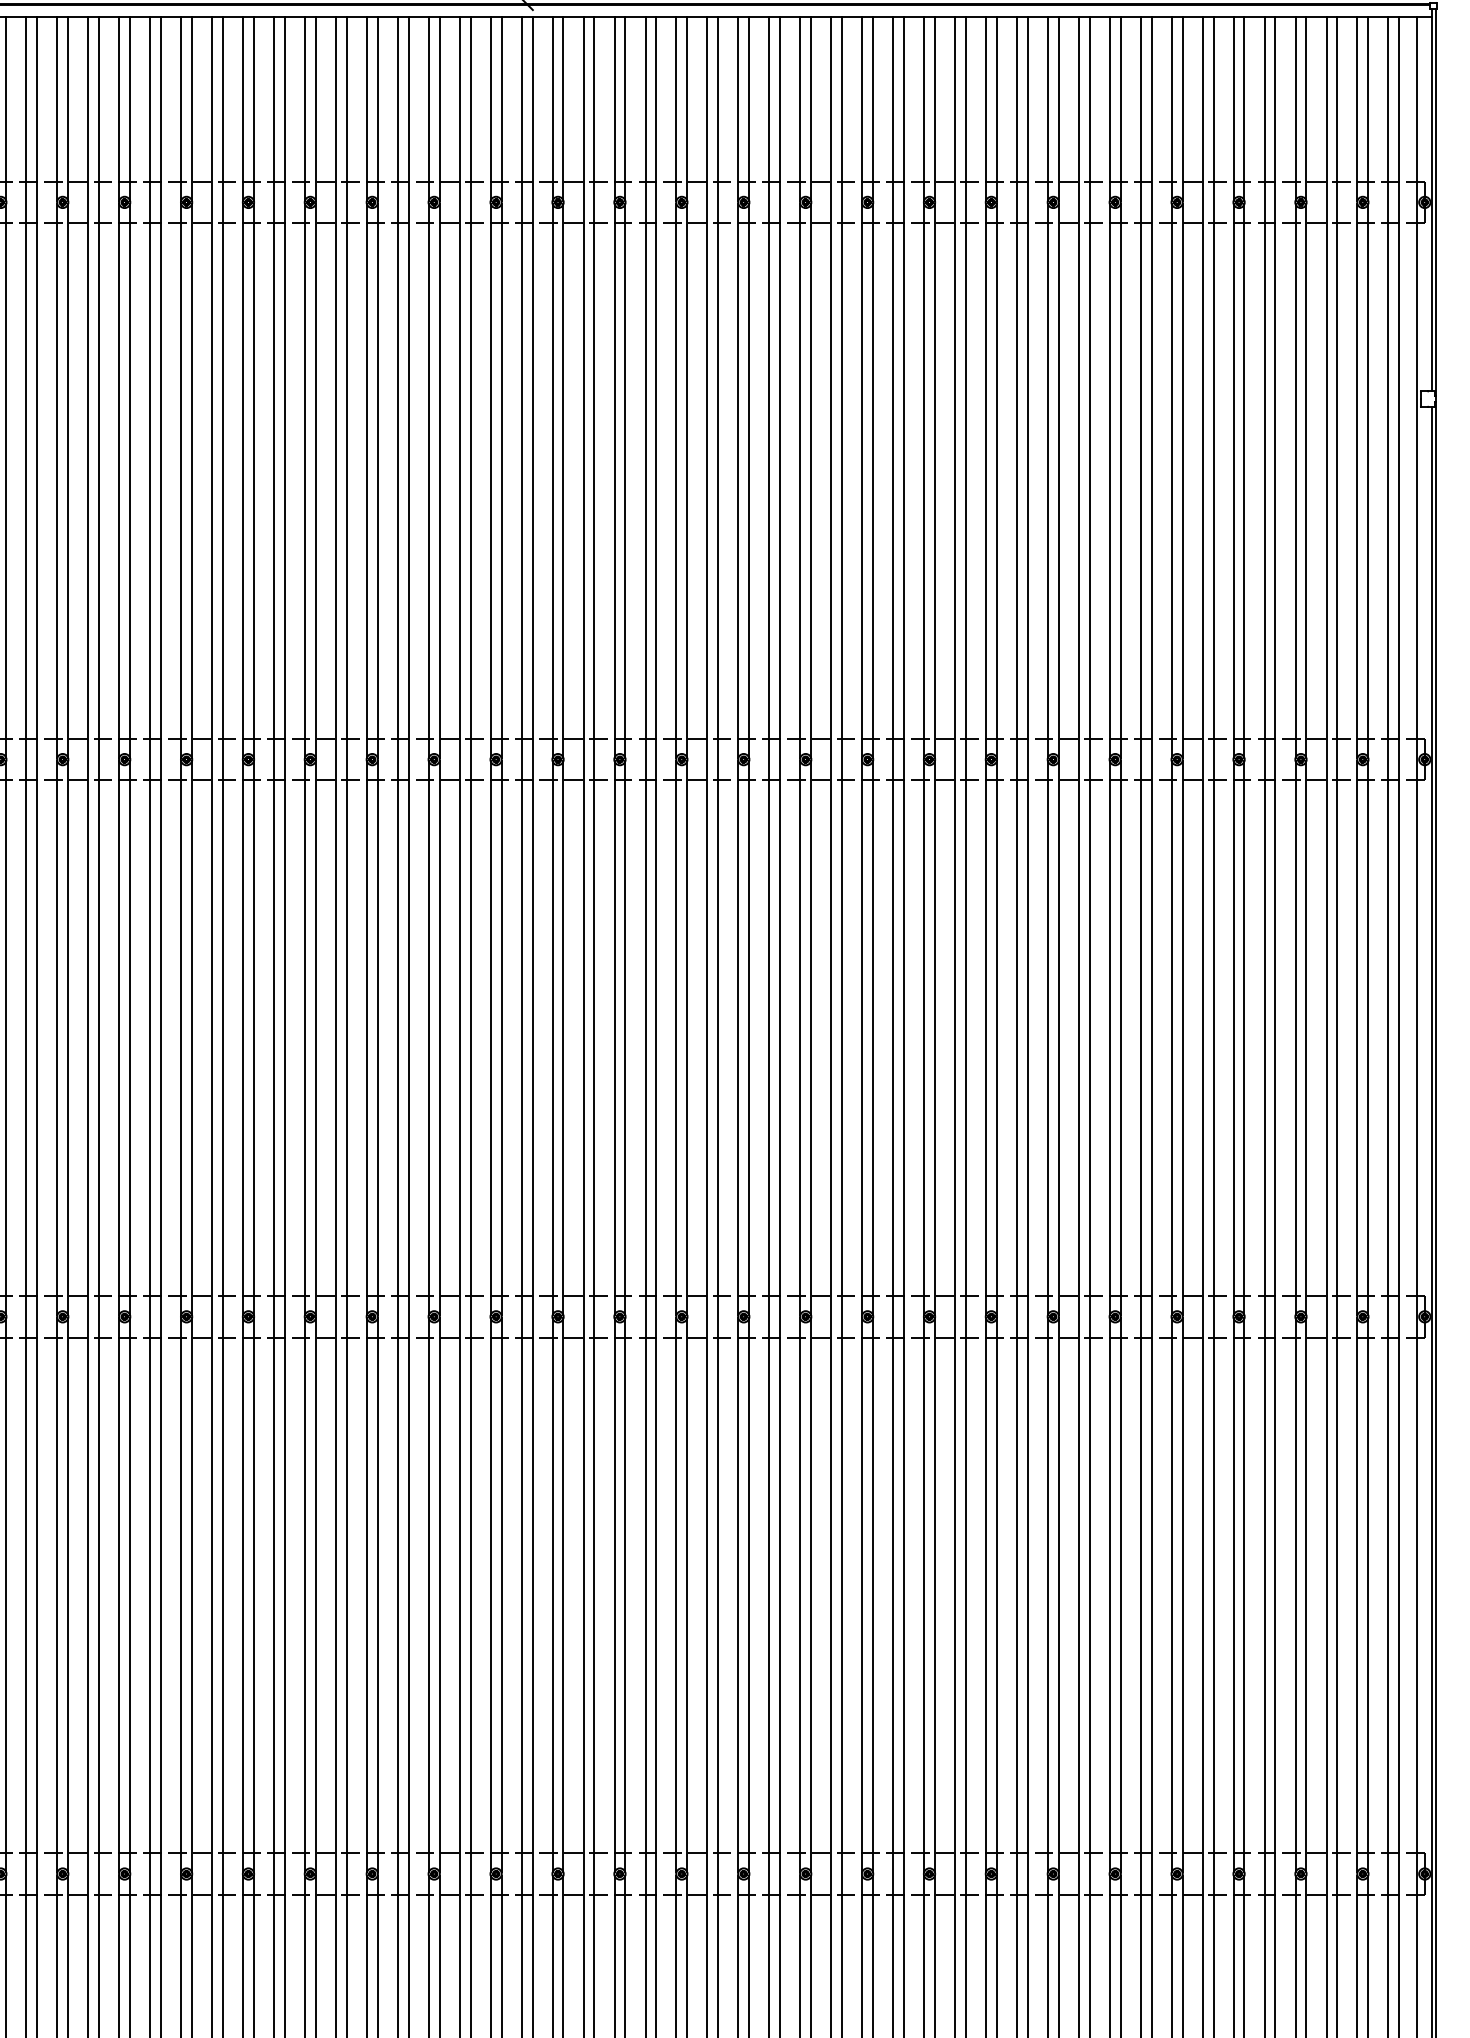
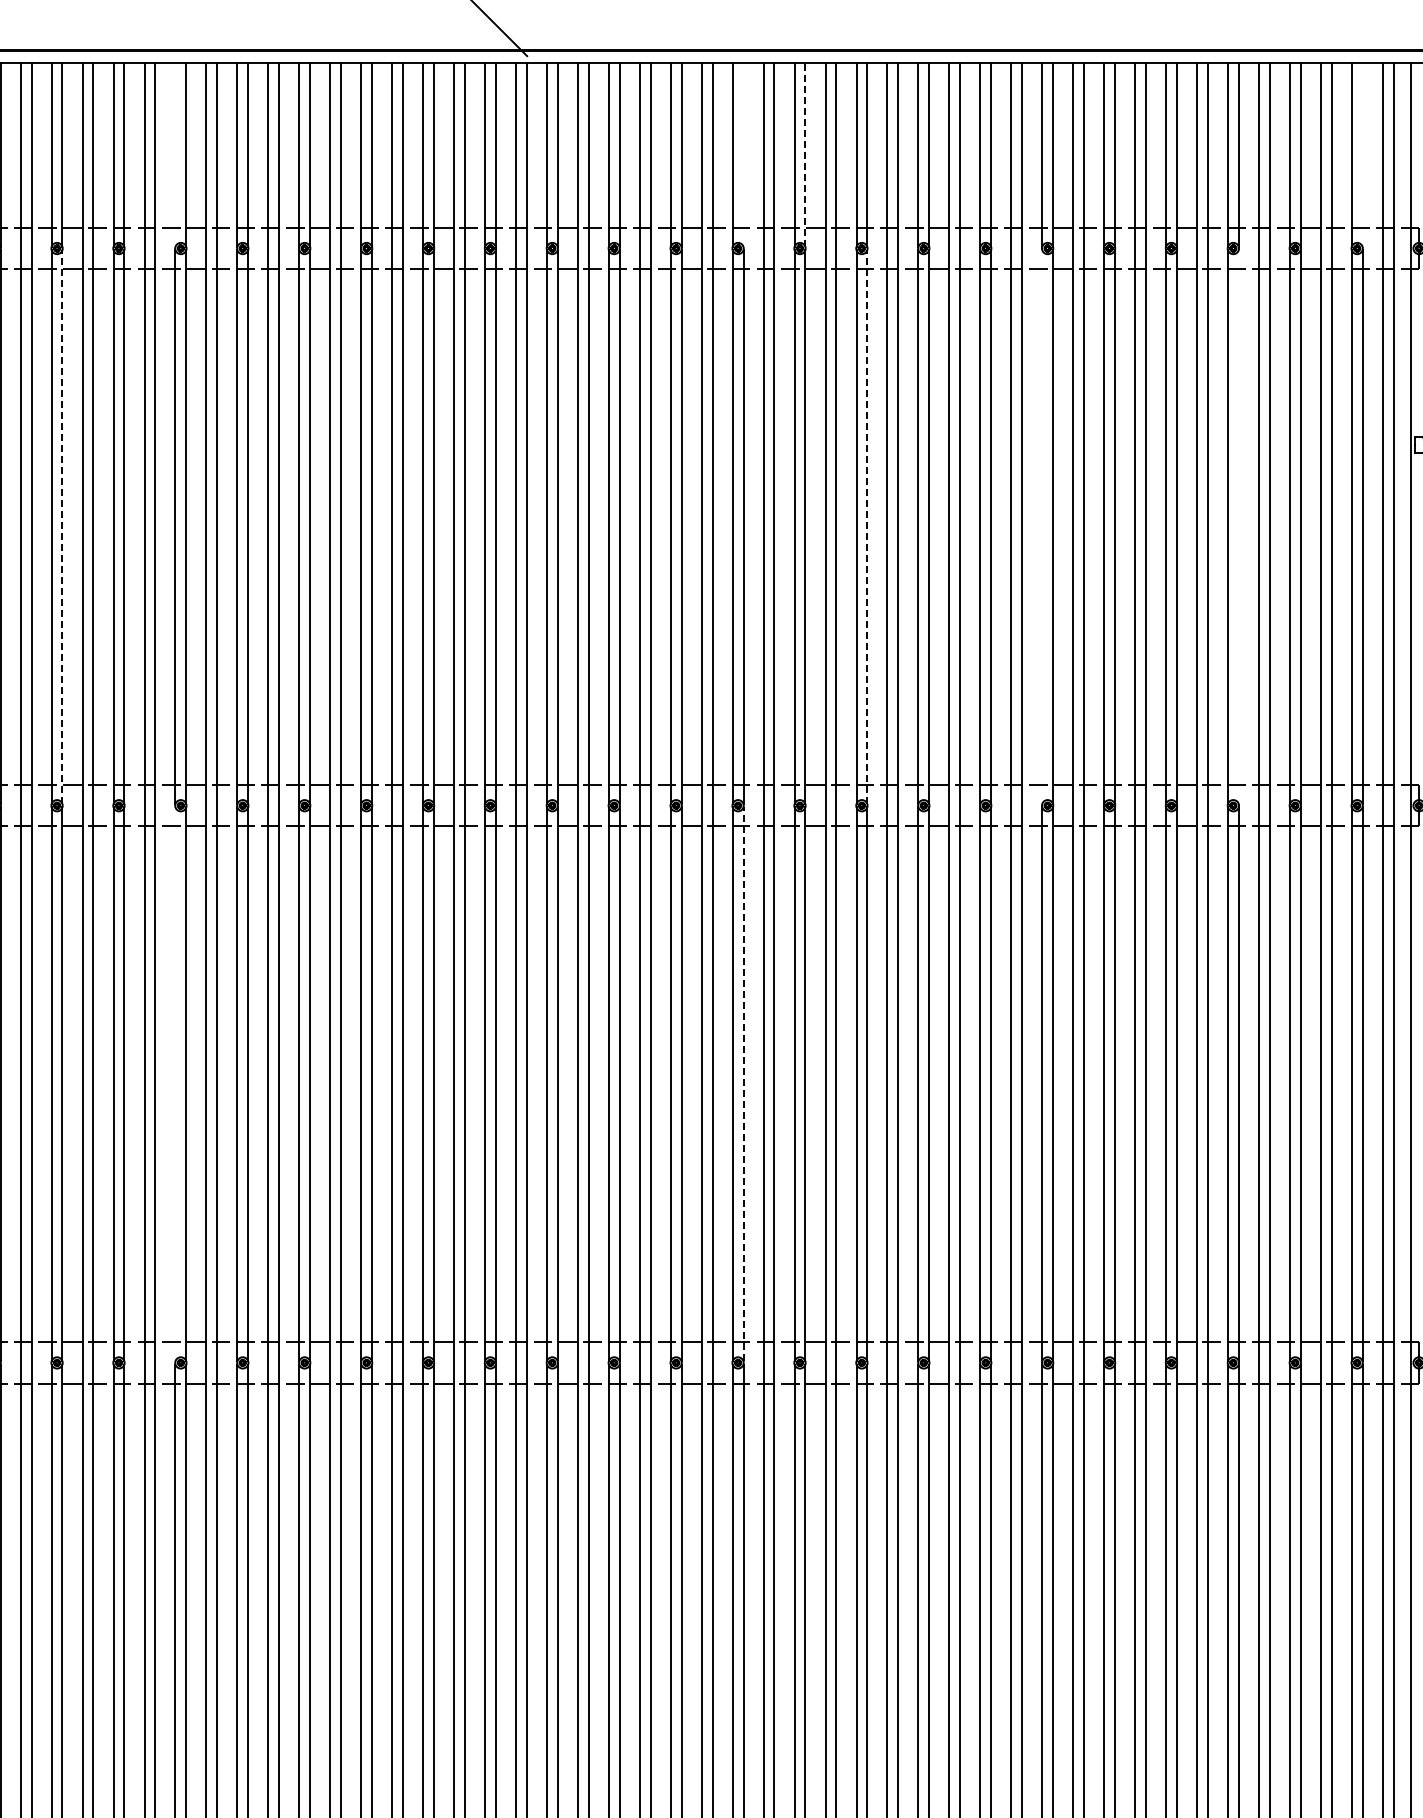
line: (181, 108) -> (175, 154), removed
line: (749, 108) -> (743, 154), removed
line: (811, 108) -> (805, 154), solid -> dashed
line: (1368, 108) -> (1362, 154), removed
line: (68, 481) -> (62, 527), solid -> dashed
line: (873, 481) -> (867, 527), solid -> dashed
line: (1047, 481) -> (1041, 527), removed
line: (1244, 481) -> (1238, 527), removed
line: (181, 1038) -> (175, 1084), removed
line: (749, 1038) -> (743, 1084), solid -> dashed

